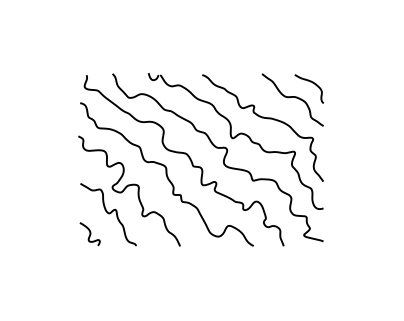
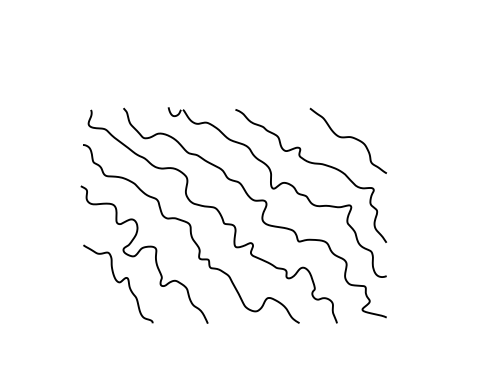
curve: (312, 83) -> (372, 120), removed
curve: (89, 233) -> (94, 307), removed

